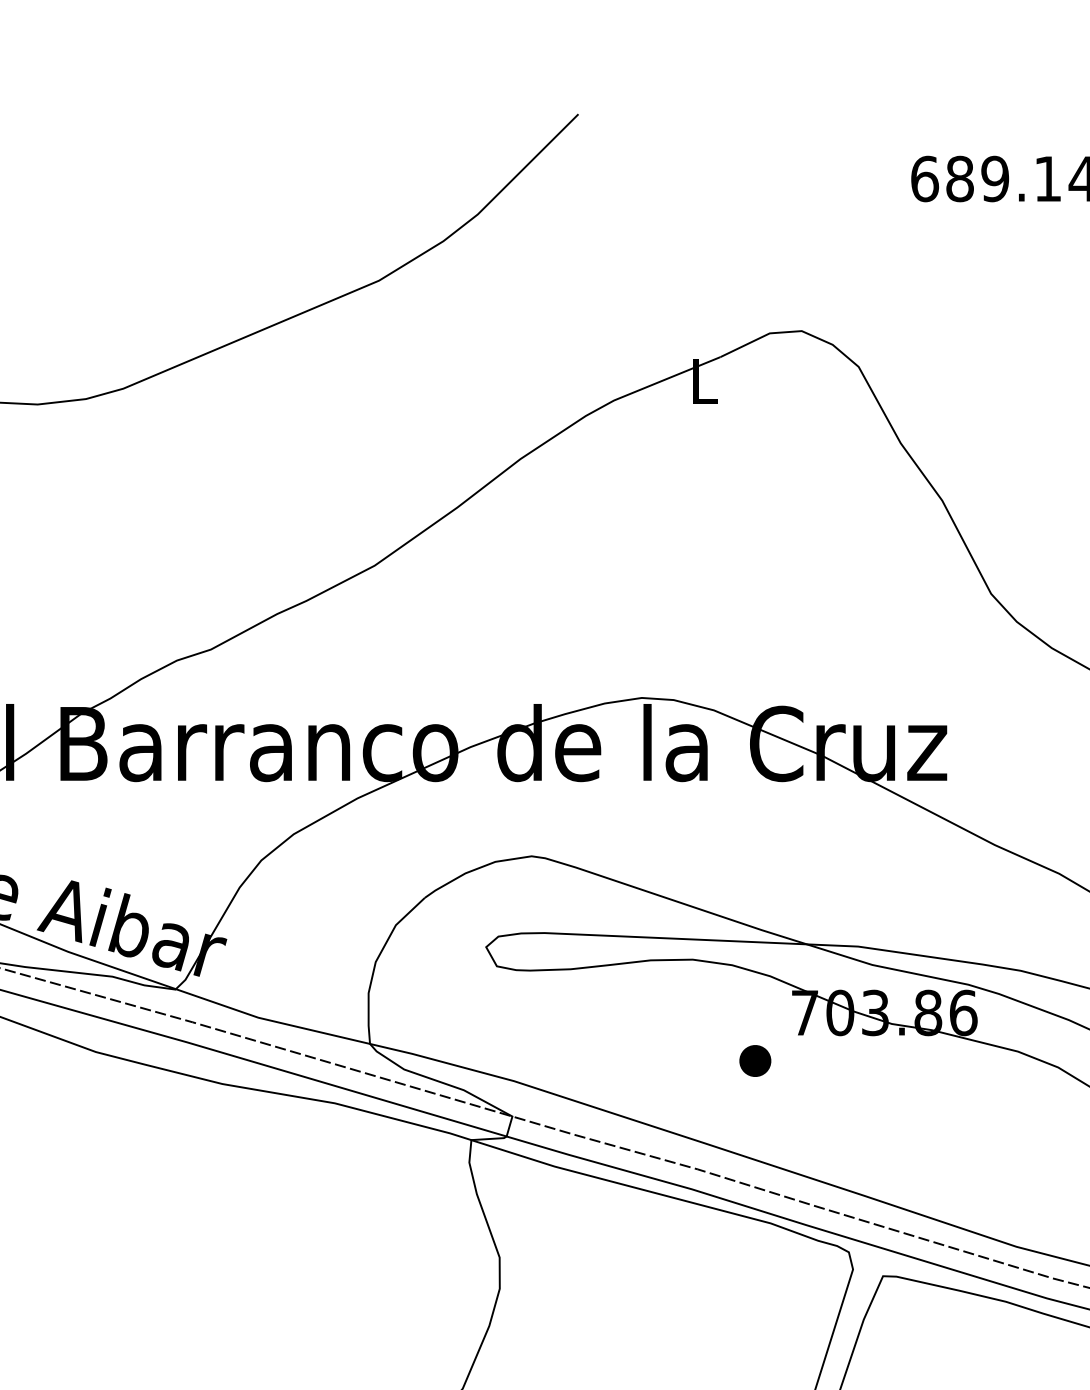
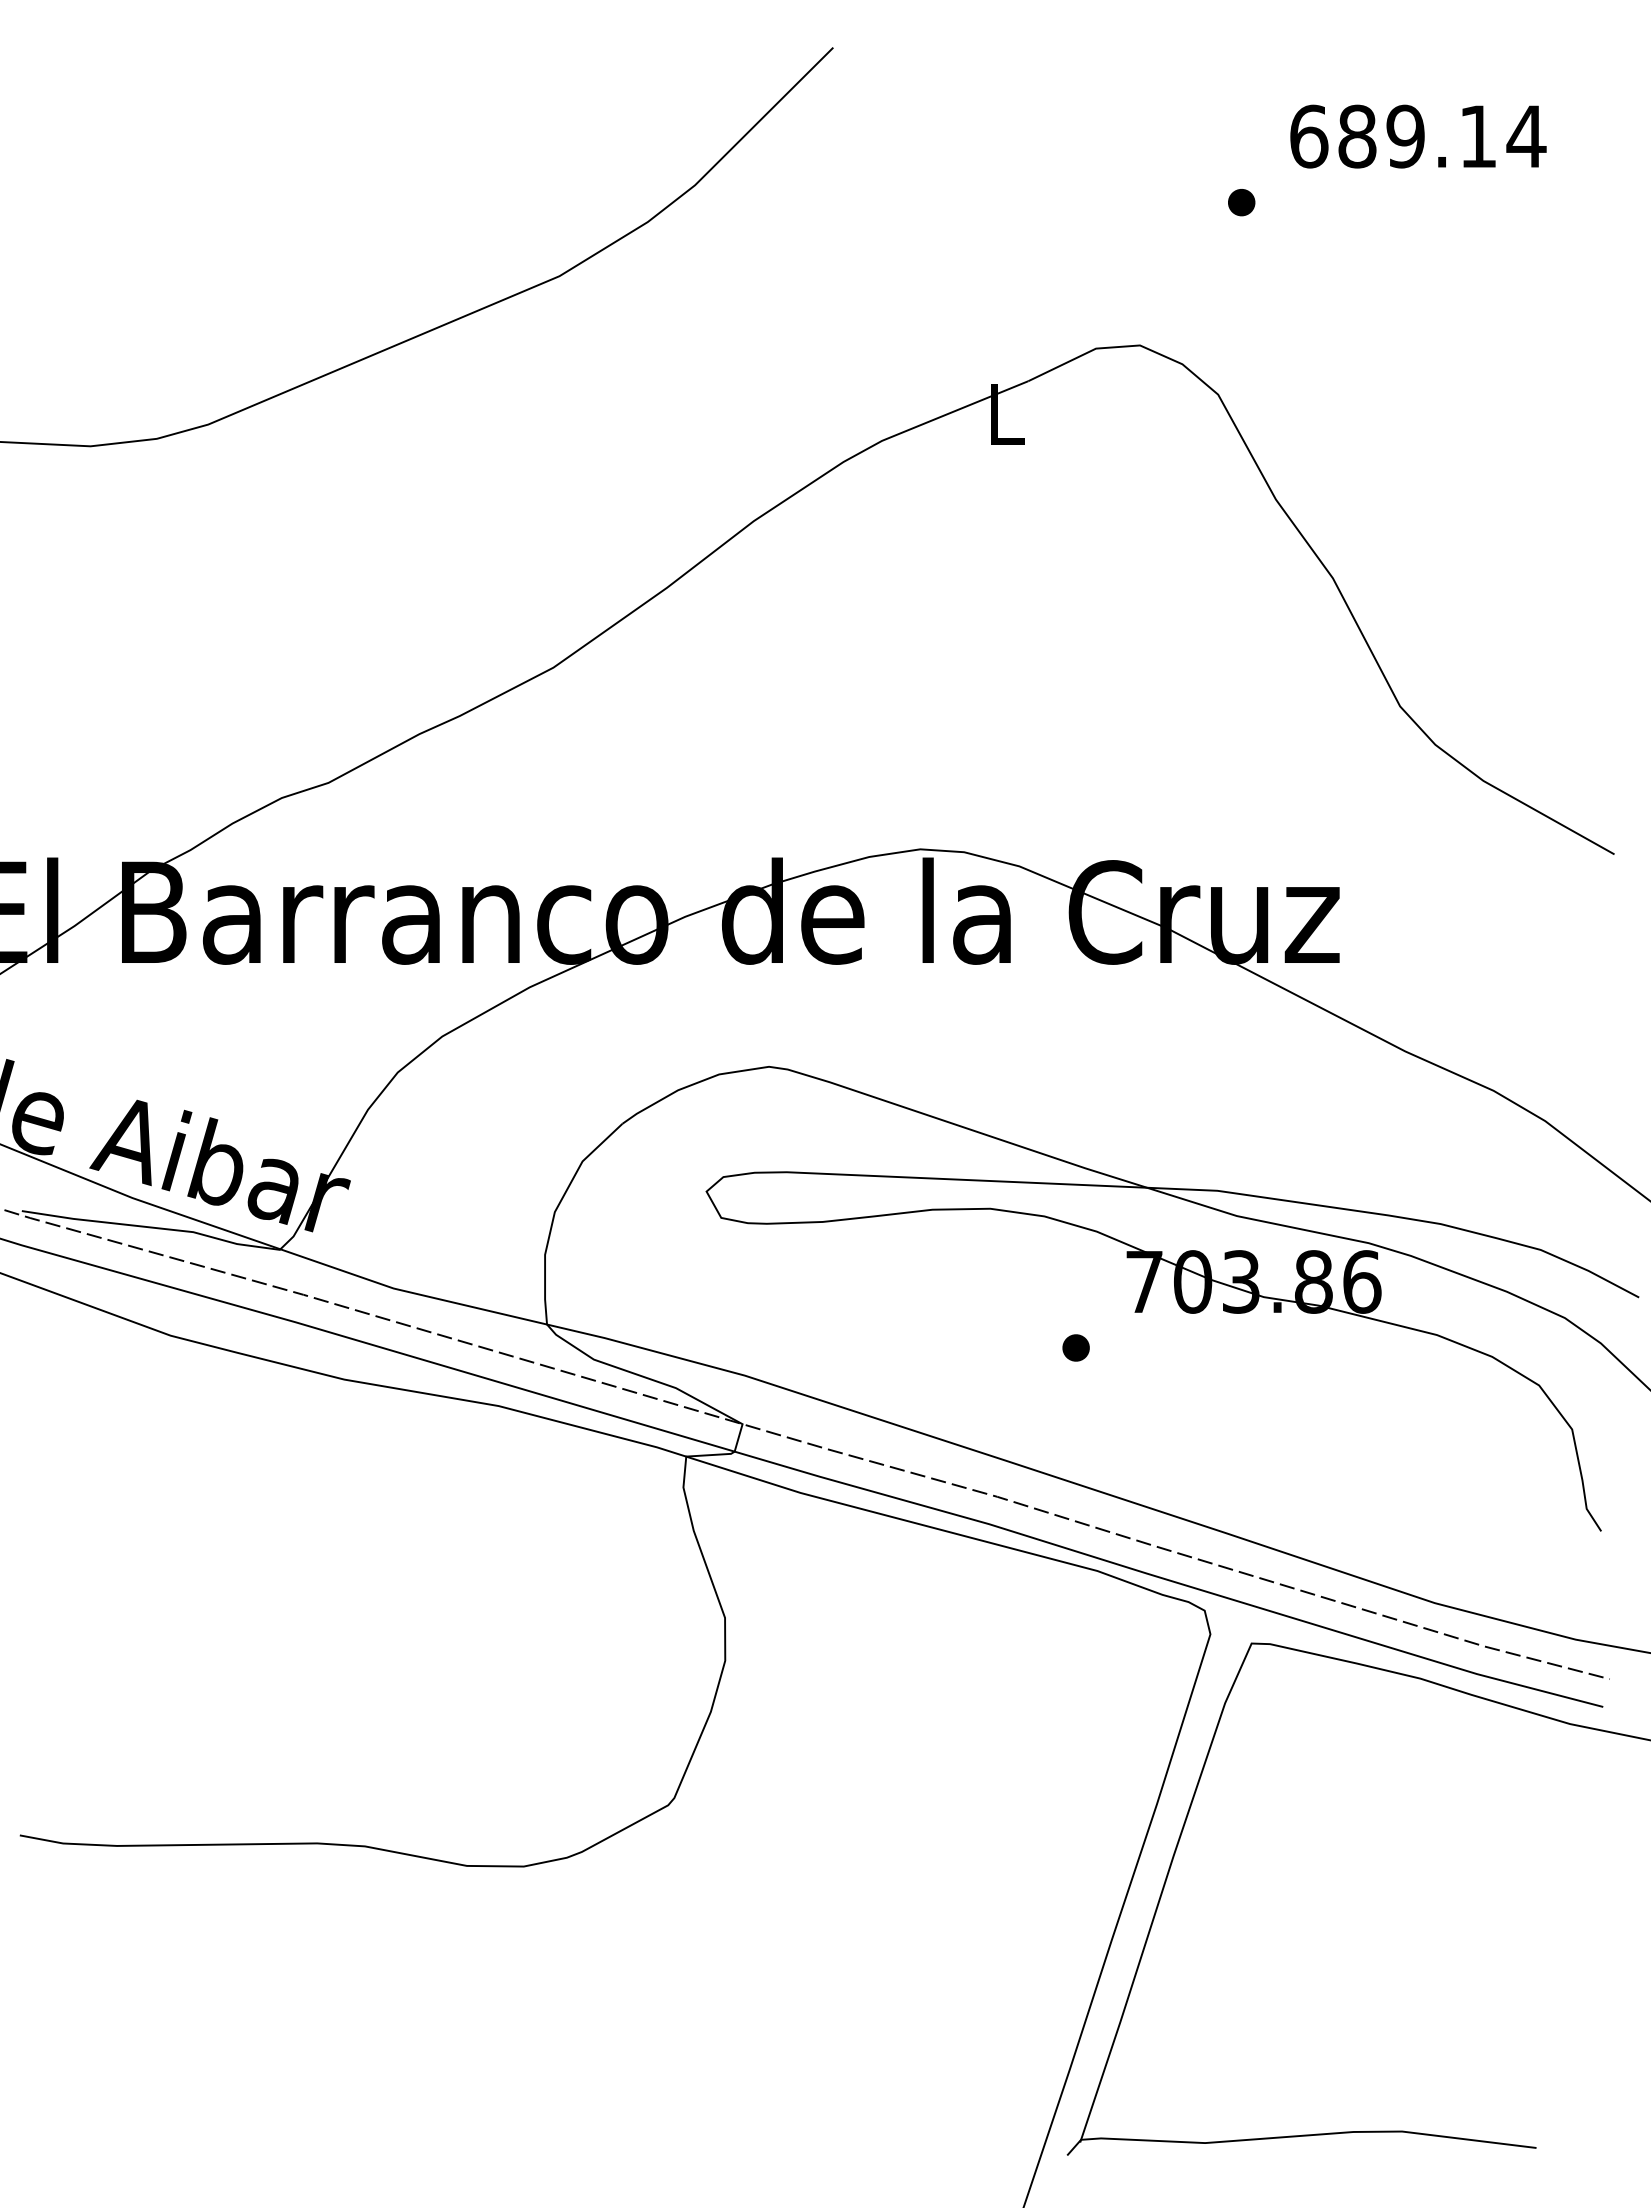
part: (875, 226) -> (1241, 202), added
part: (754, 1060) -> (1075, 1347), size x0.62

